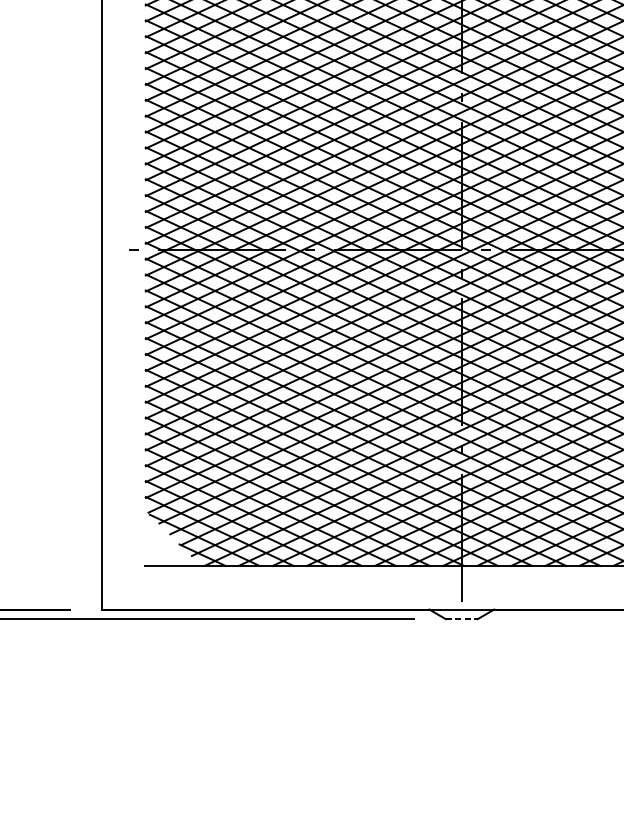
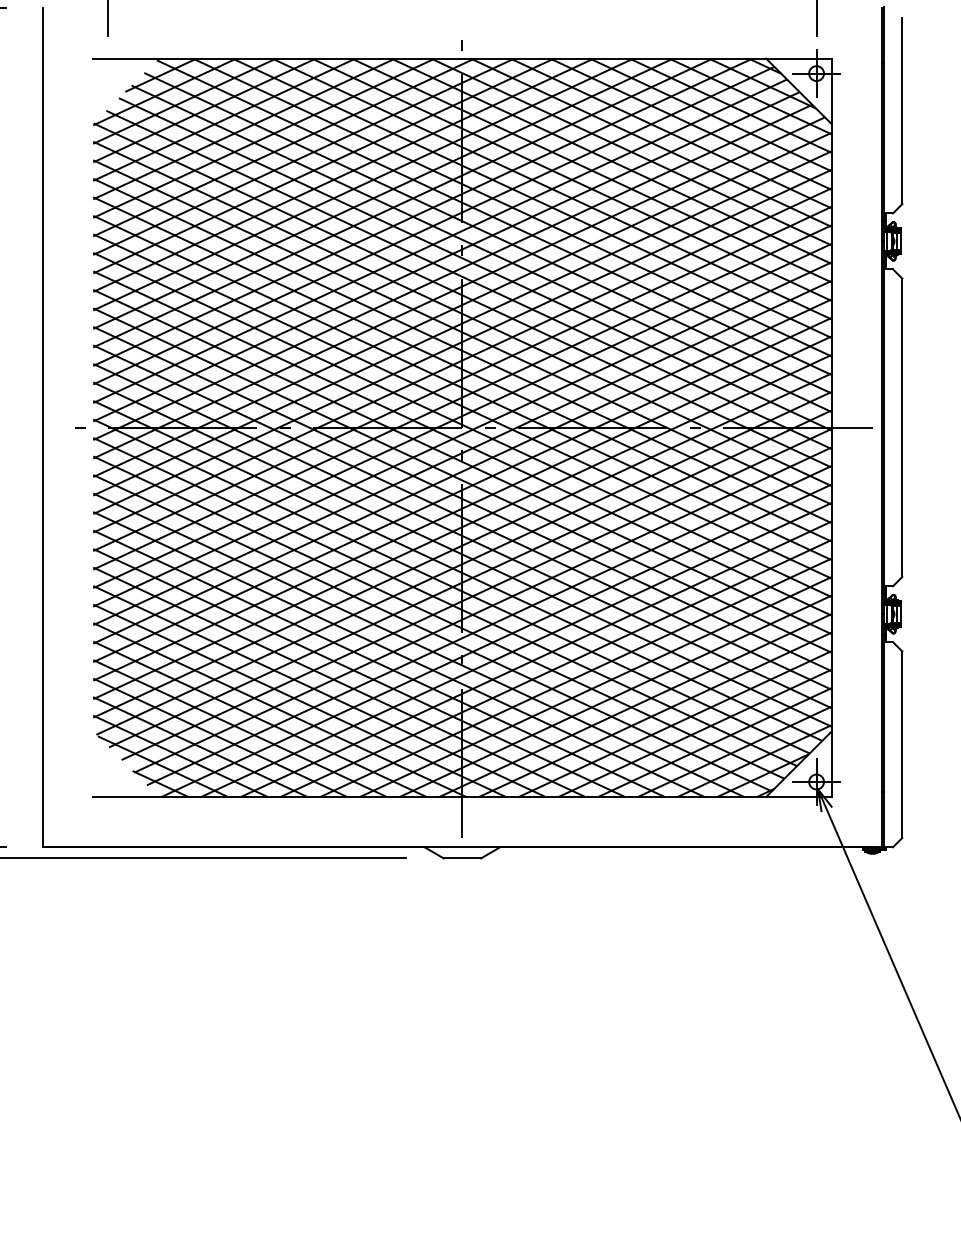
line: (461, 619) -> (462, 858), dashed -> solid

